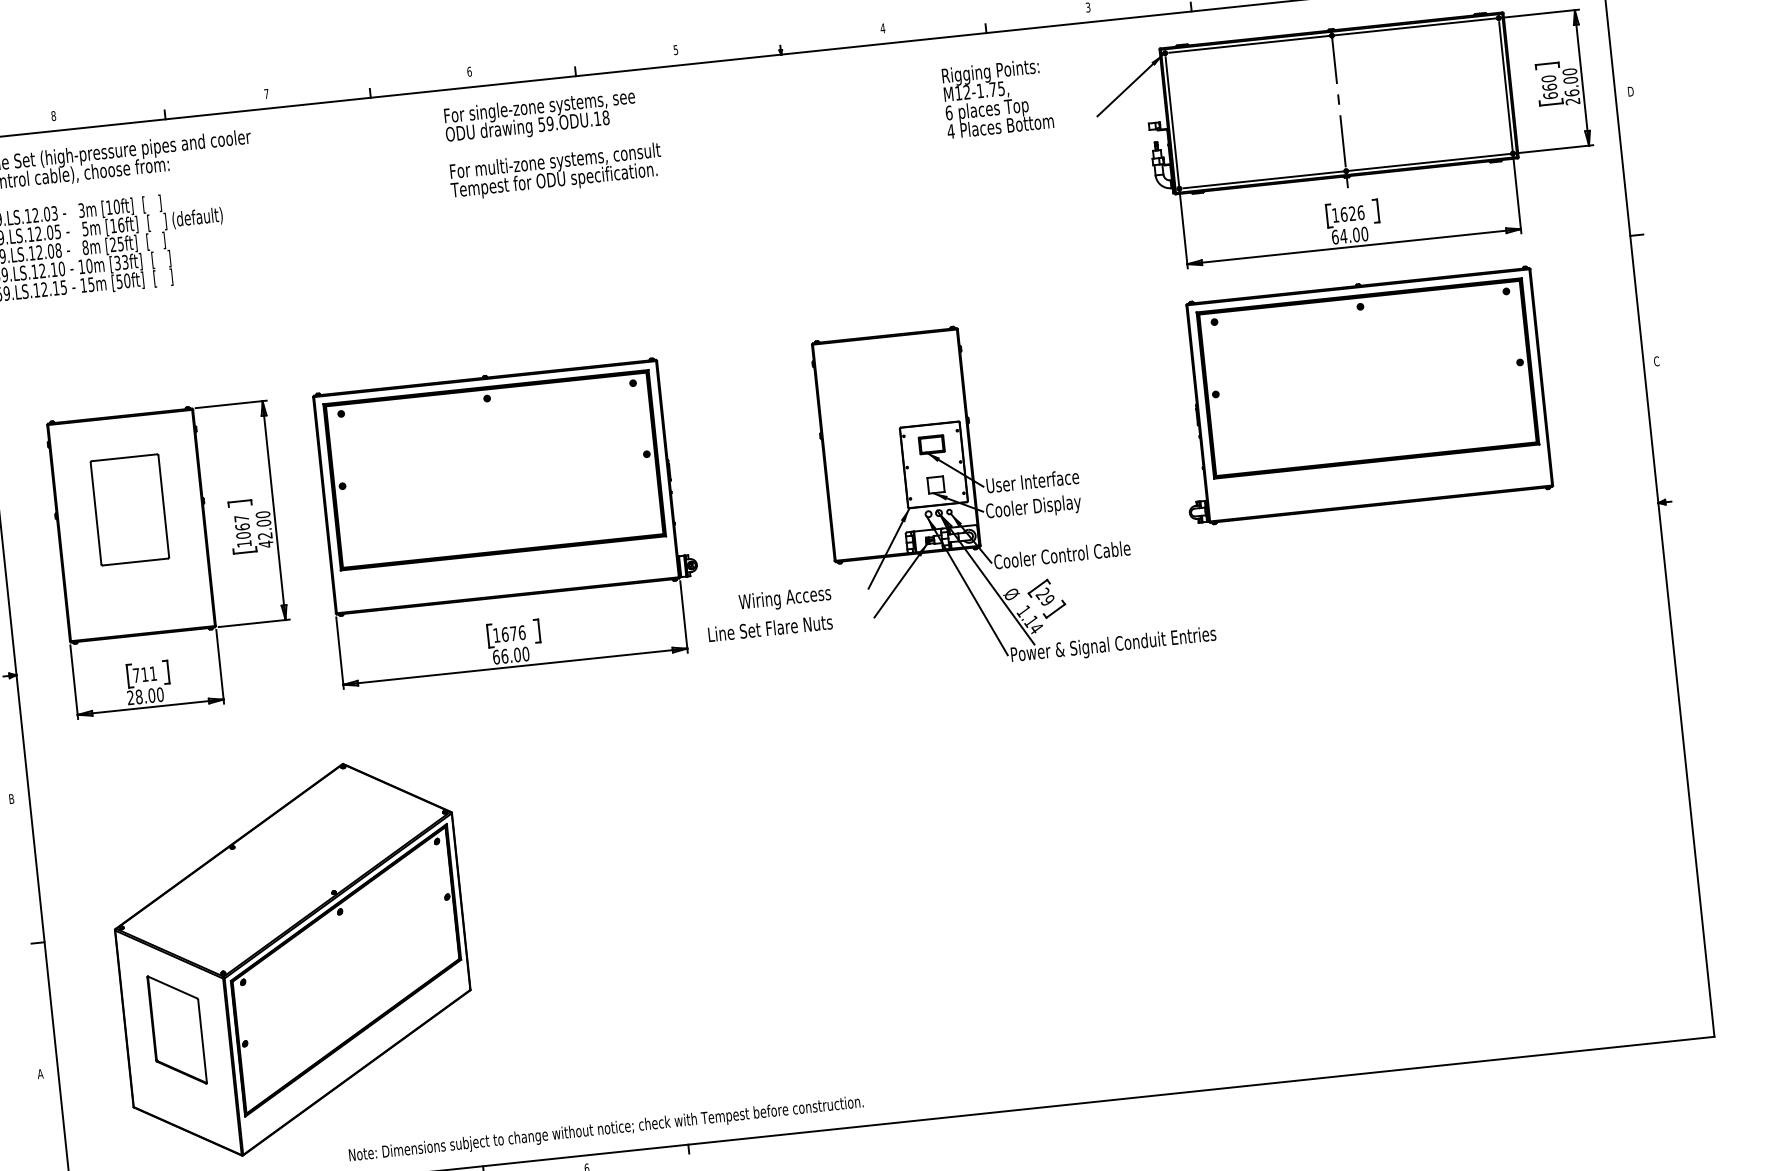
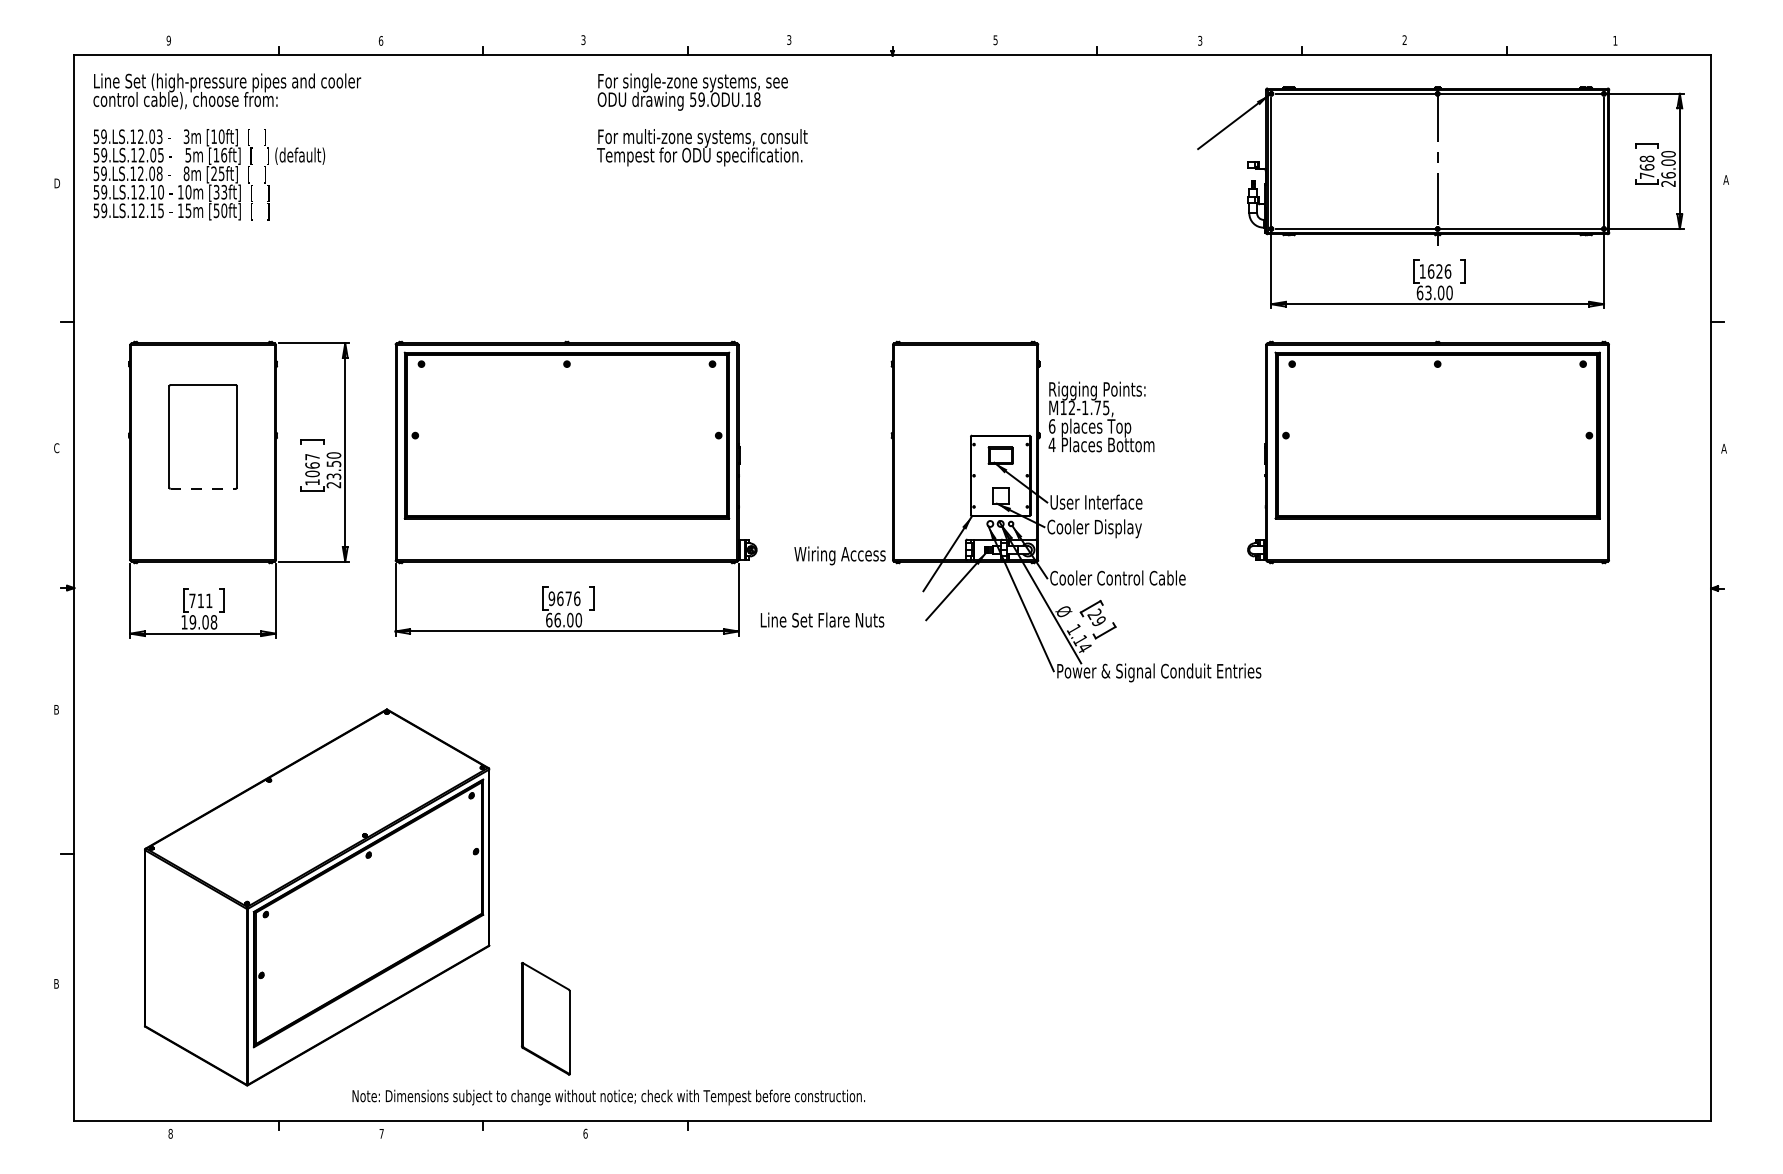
text: (882, 28) -> (995, 40), 4 -> 5
text: (675, 48) -> (789, 38), 5 -> 3
text: (469, 72) -> (583, 40), 6 -> 3
text: (1549, 86) -> (1646, 166), 660 -> 768
text: (1630, 91) -> (1726, 179), D -> A
text: (265, 93) -> (380, 40), 7 -> 6
text: (997, 97) -> (1101, 416), moved
text: (53, 115) -> (168, 40), 8 -> 9
text: (553, 143) -> (702, 119), moved
text: (1343, 235) -> (1428, 292), 64.00 -> 63.00
text: (1655, 361) -> (1723, 448), C -> A
text: (264, 533) -> (333, 474), 42.00 -> 23.50
line: (135, 561) -> (203, 488), solid -> dashed
text: (784, 598) -> (839, 555), moved
text: (496, 635) -> (551, 598), 1676 -> 9676
text: (145, 696) -> (199, 622), 28.00 -> 19.08
part: (176, 1029) -> (545, 1018), moved
text: (40, 1073) -> (56, 983), A -> B

